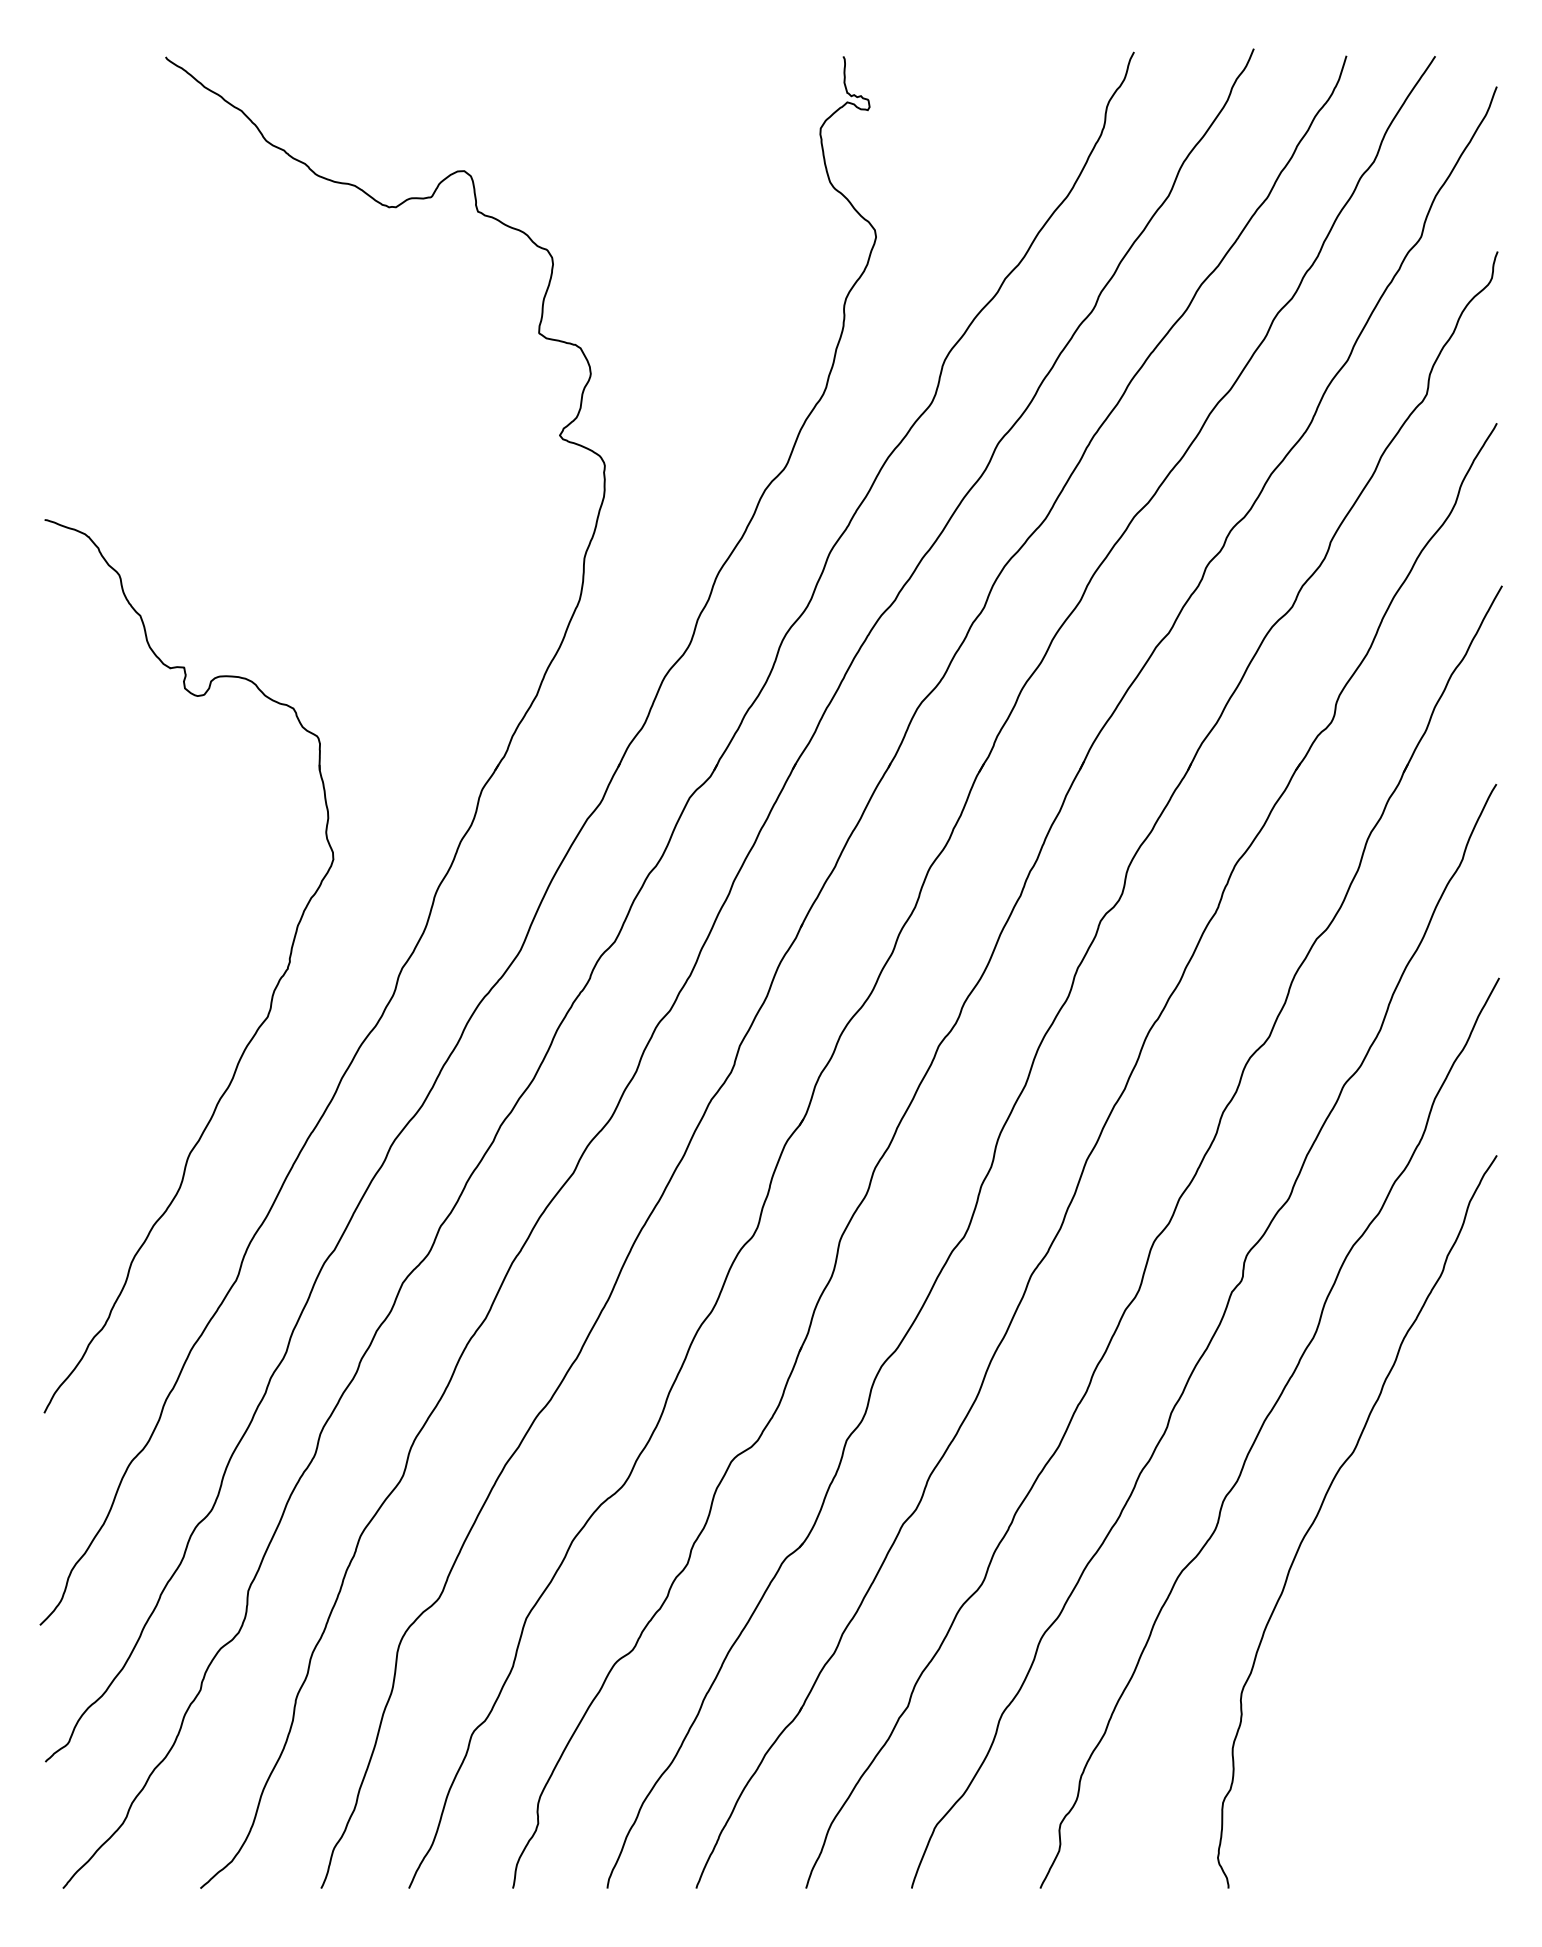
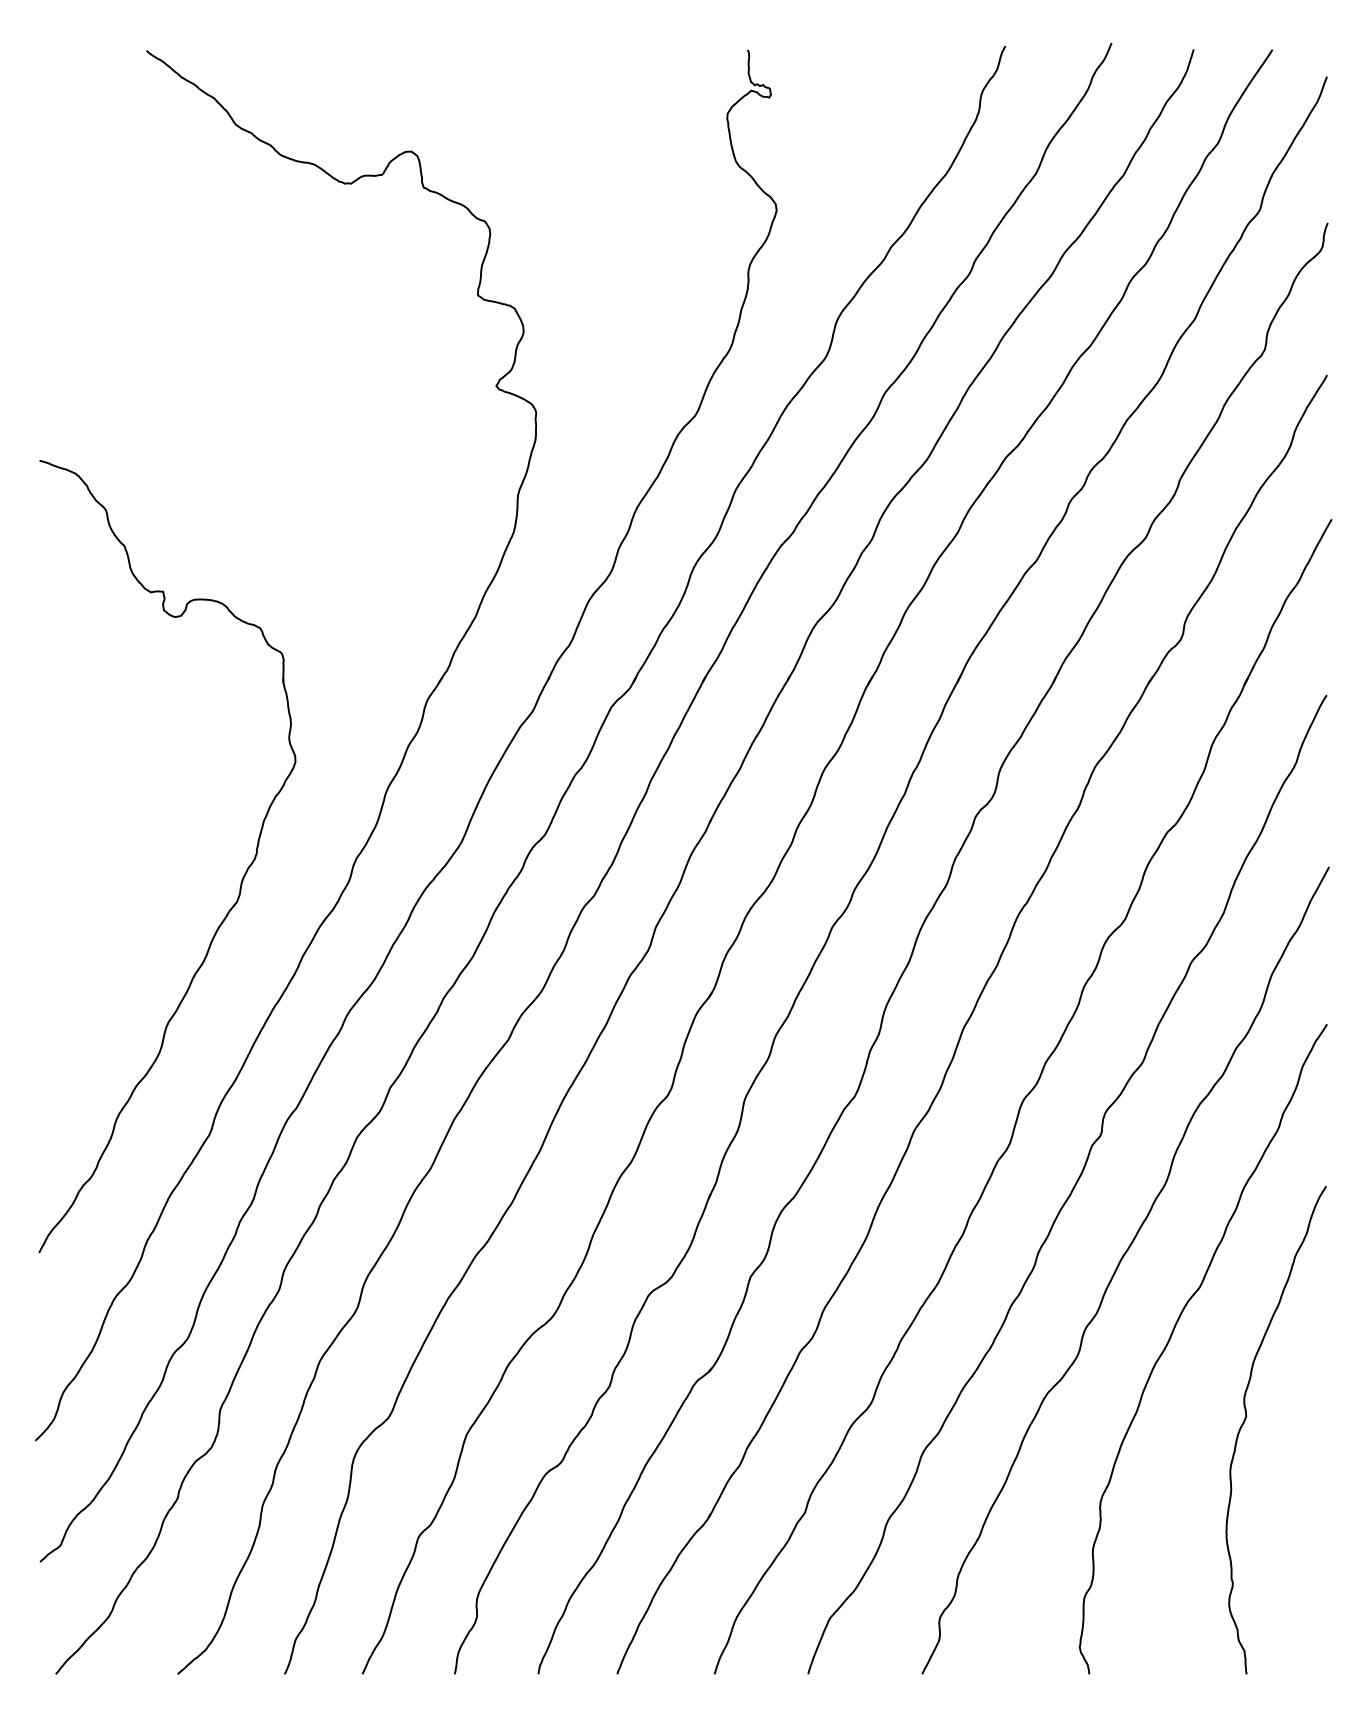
curve: (1406, 1599) -> (1246, 1418), added

